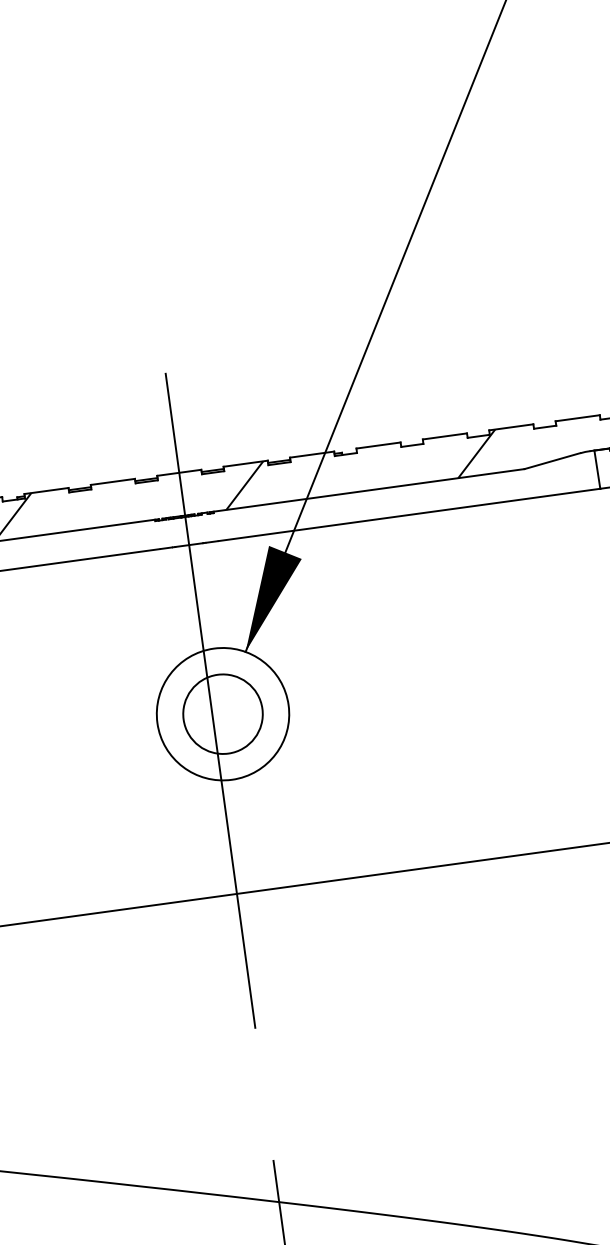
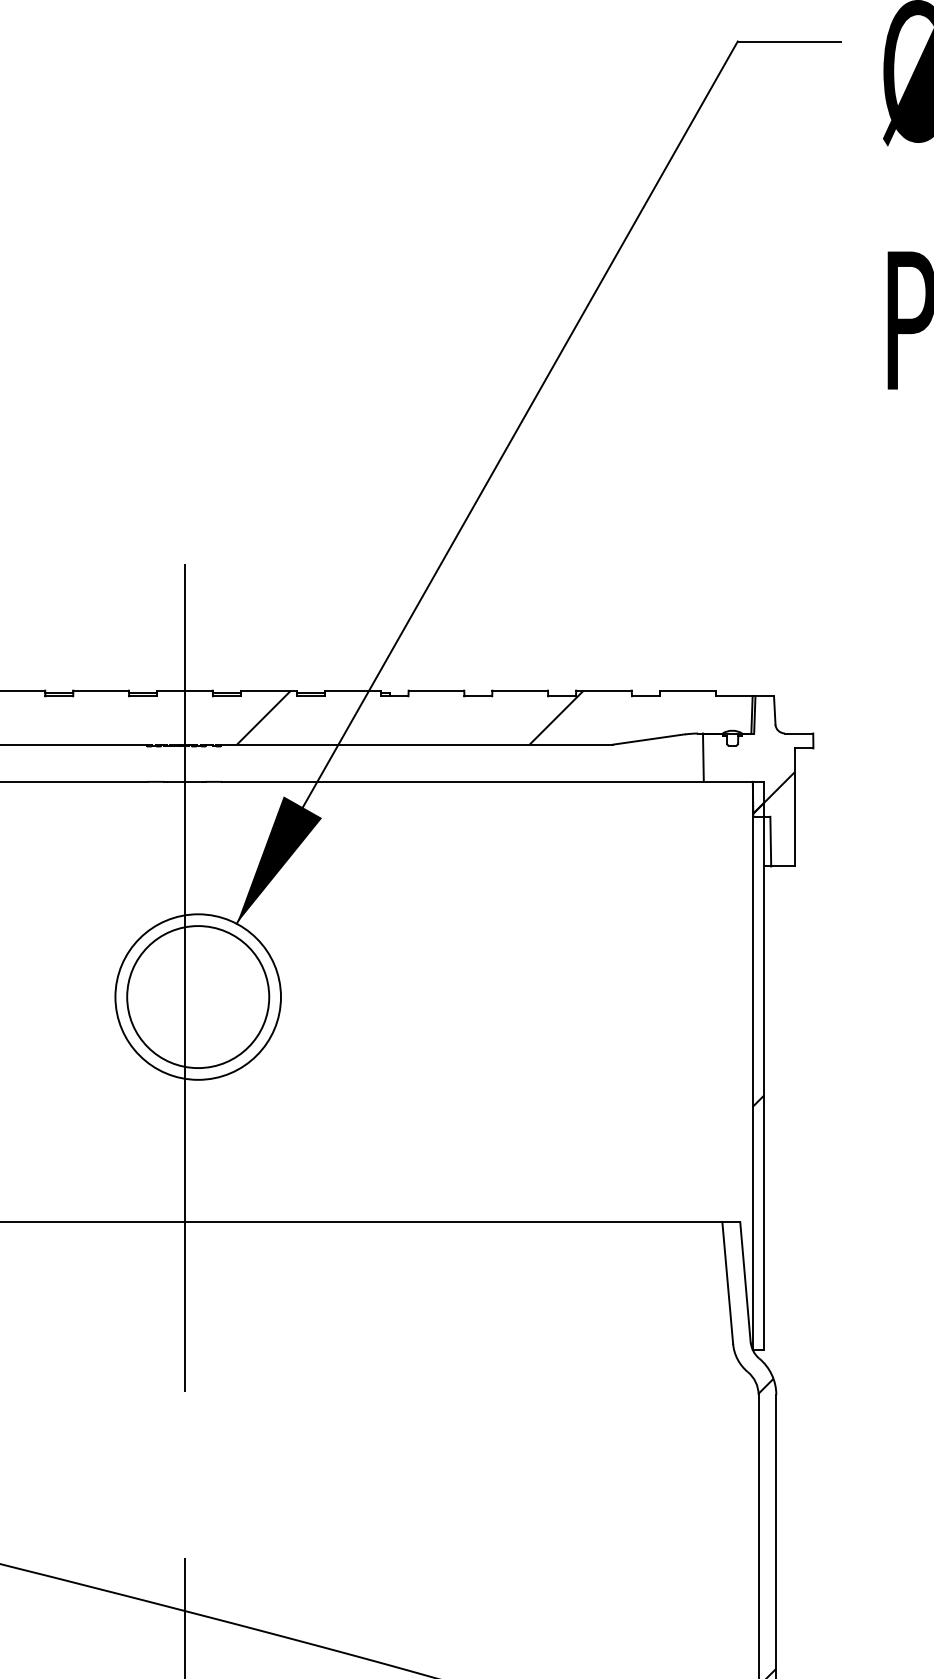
circle: (223, 714) -> (198, 997), size x1.43

